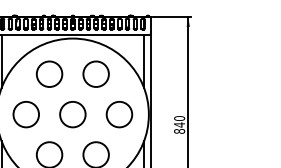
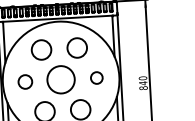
circle: (25, 114) -> (24, 81), size x0.7
circle: (72, 114) -> (60, 79), size x1.4
circle: (119, 114) -> (96, 77), size x0.6

